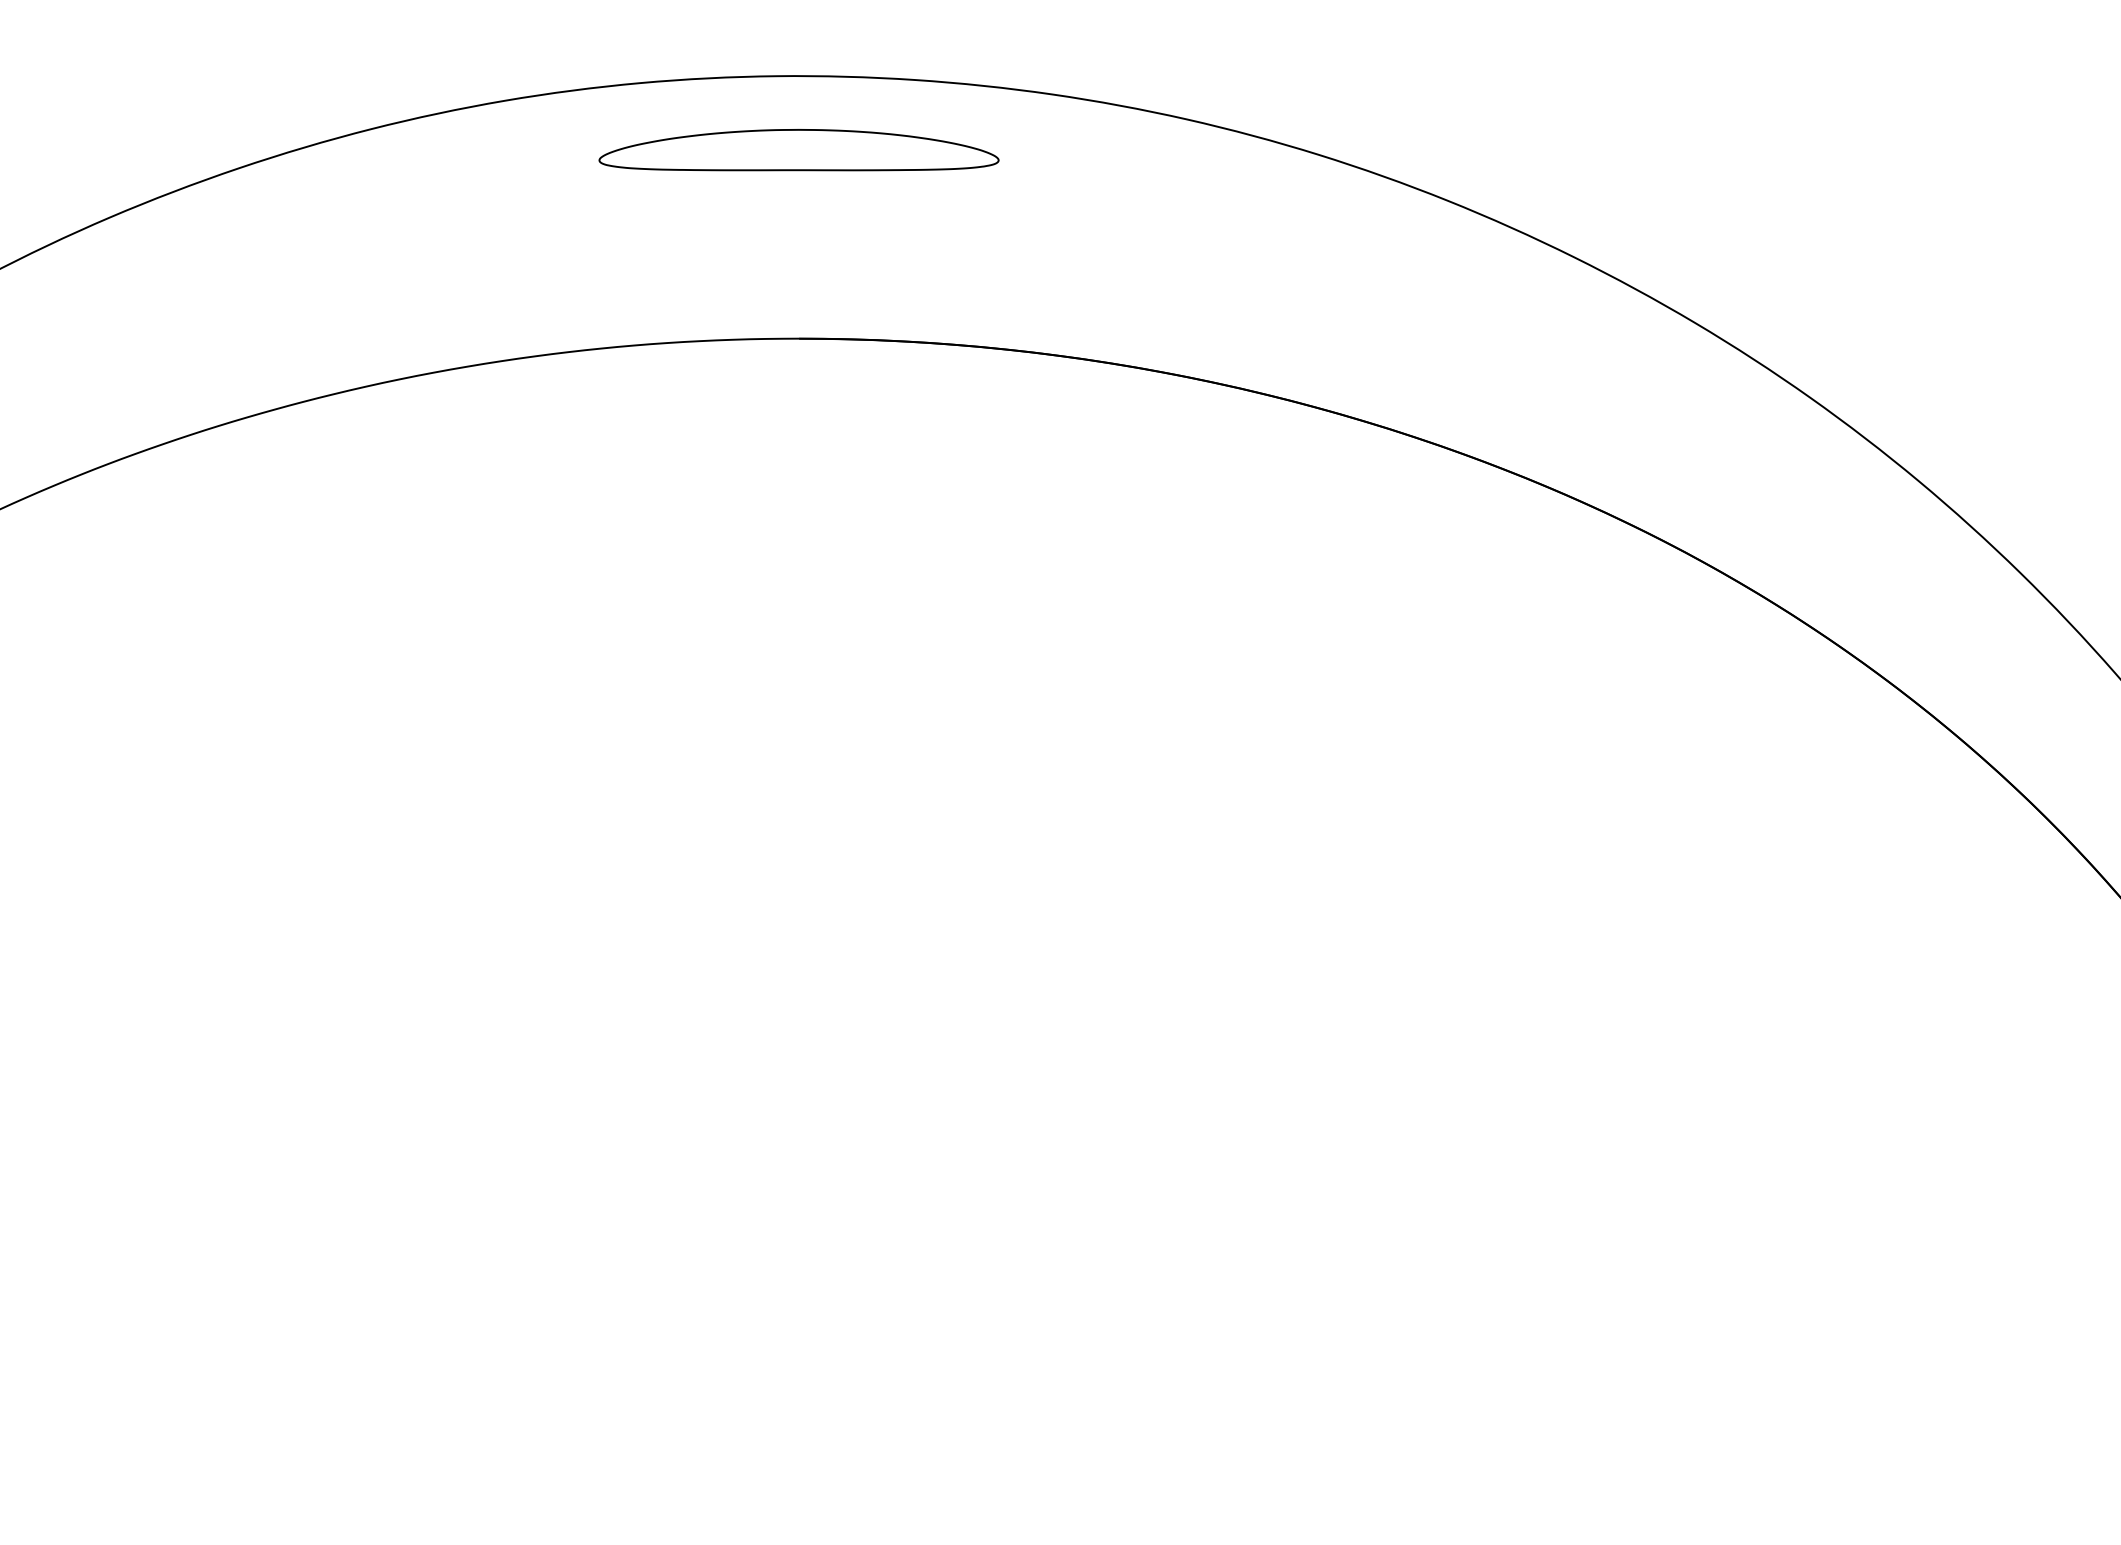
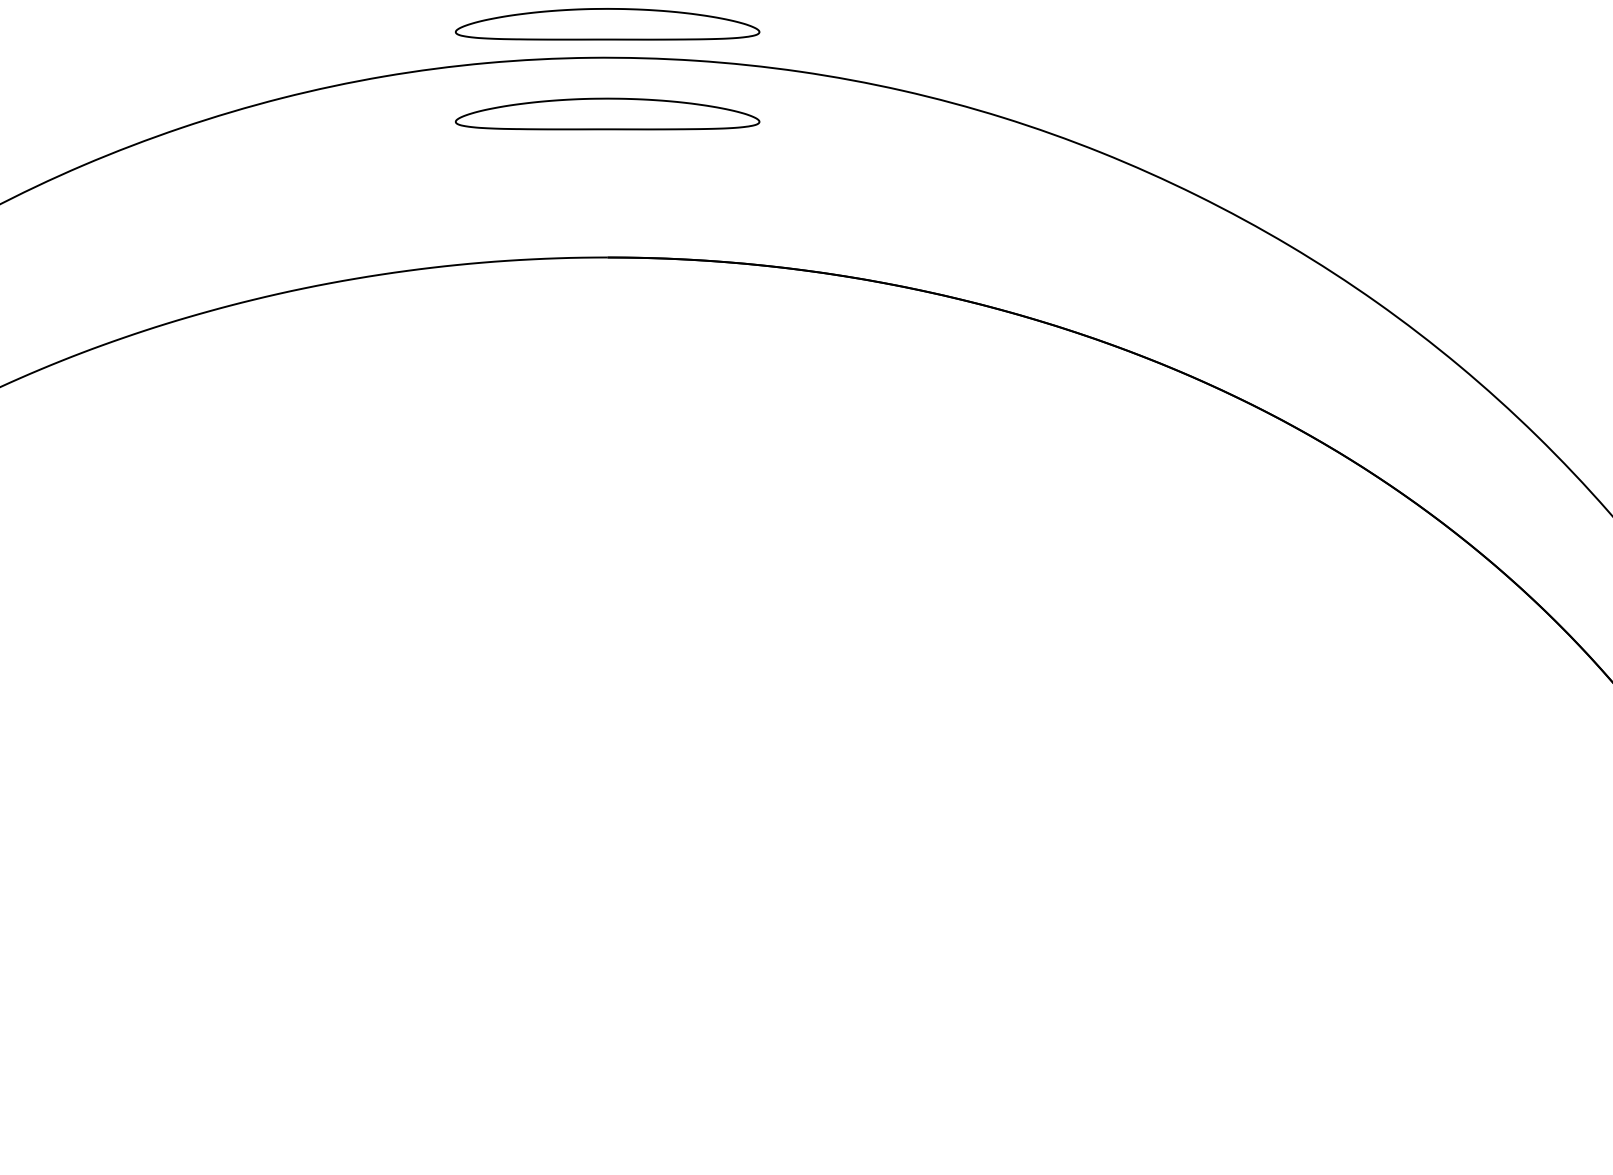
part: (798, 32) -> (607, 24), added

